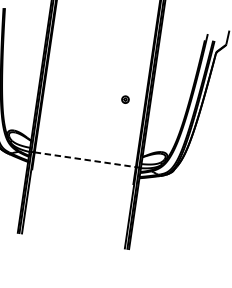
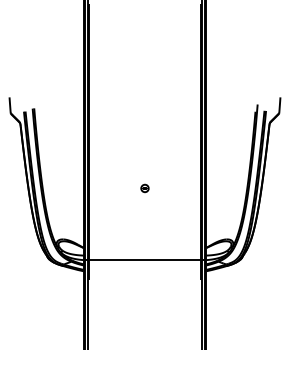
part: (125, 99) -> (144, 188), moved
line: (85, 159) -> (145, 259), dashed -> solid

